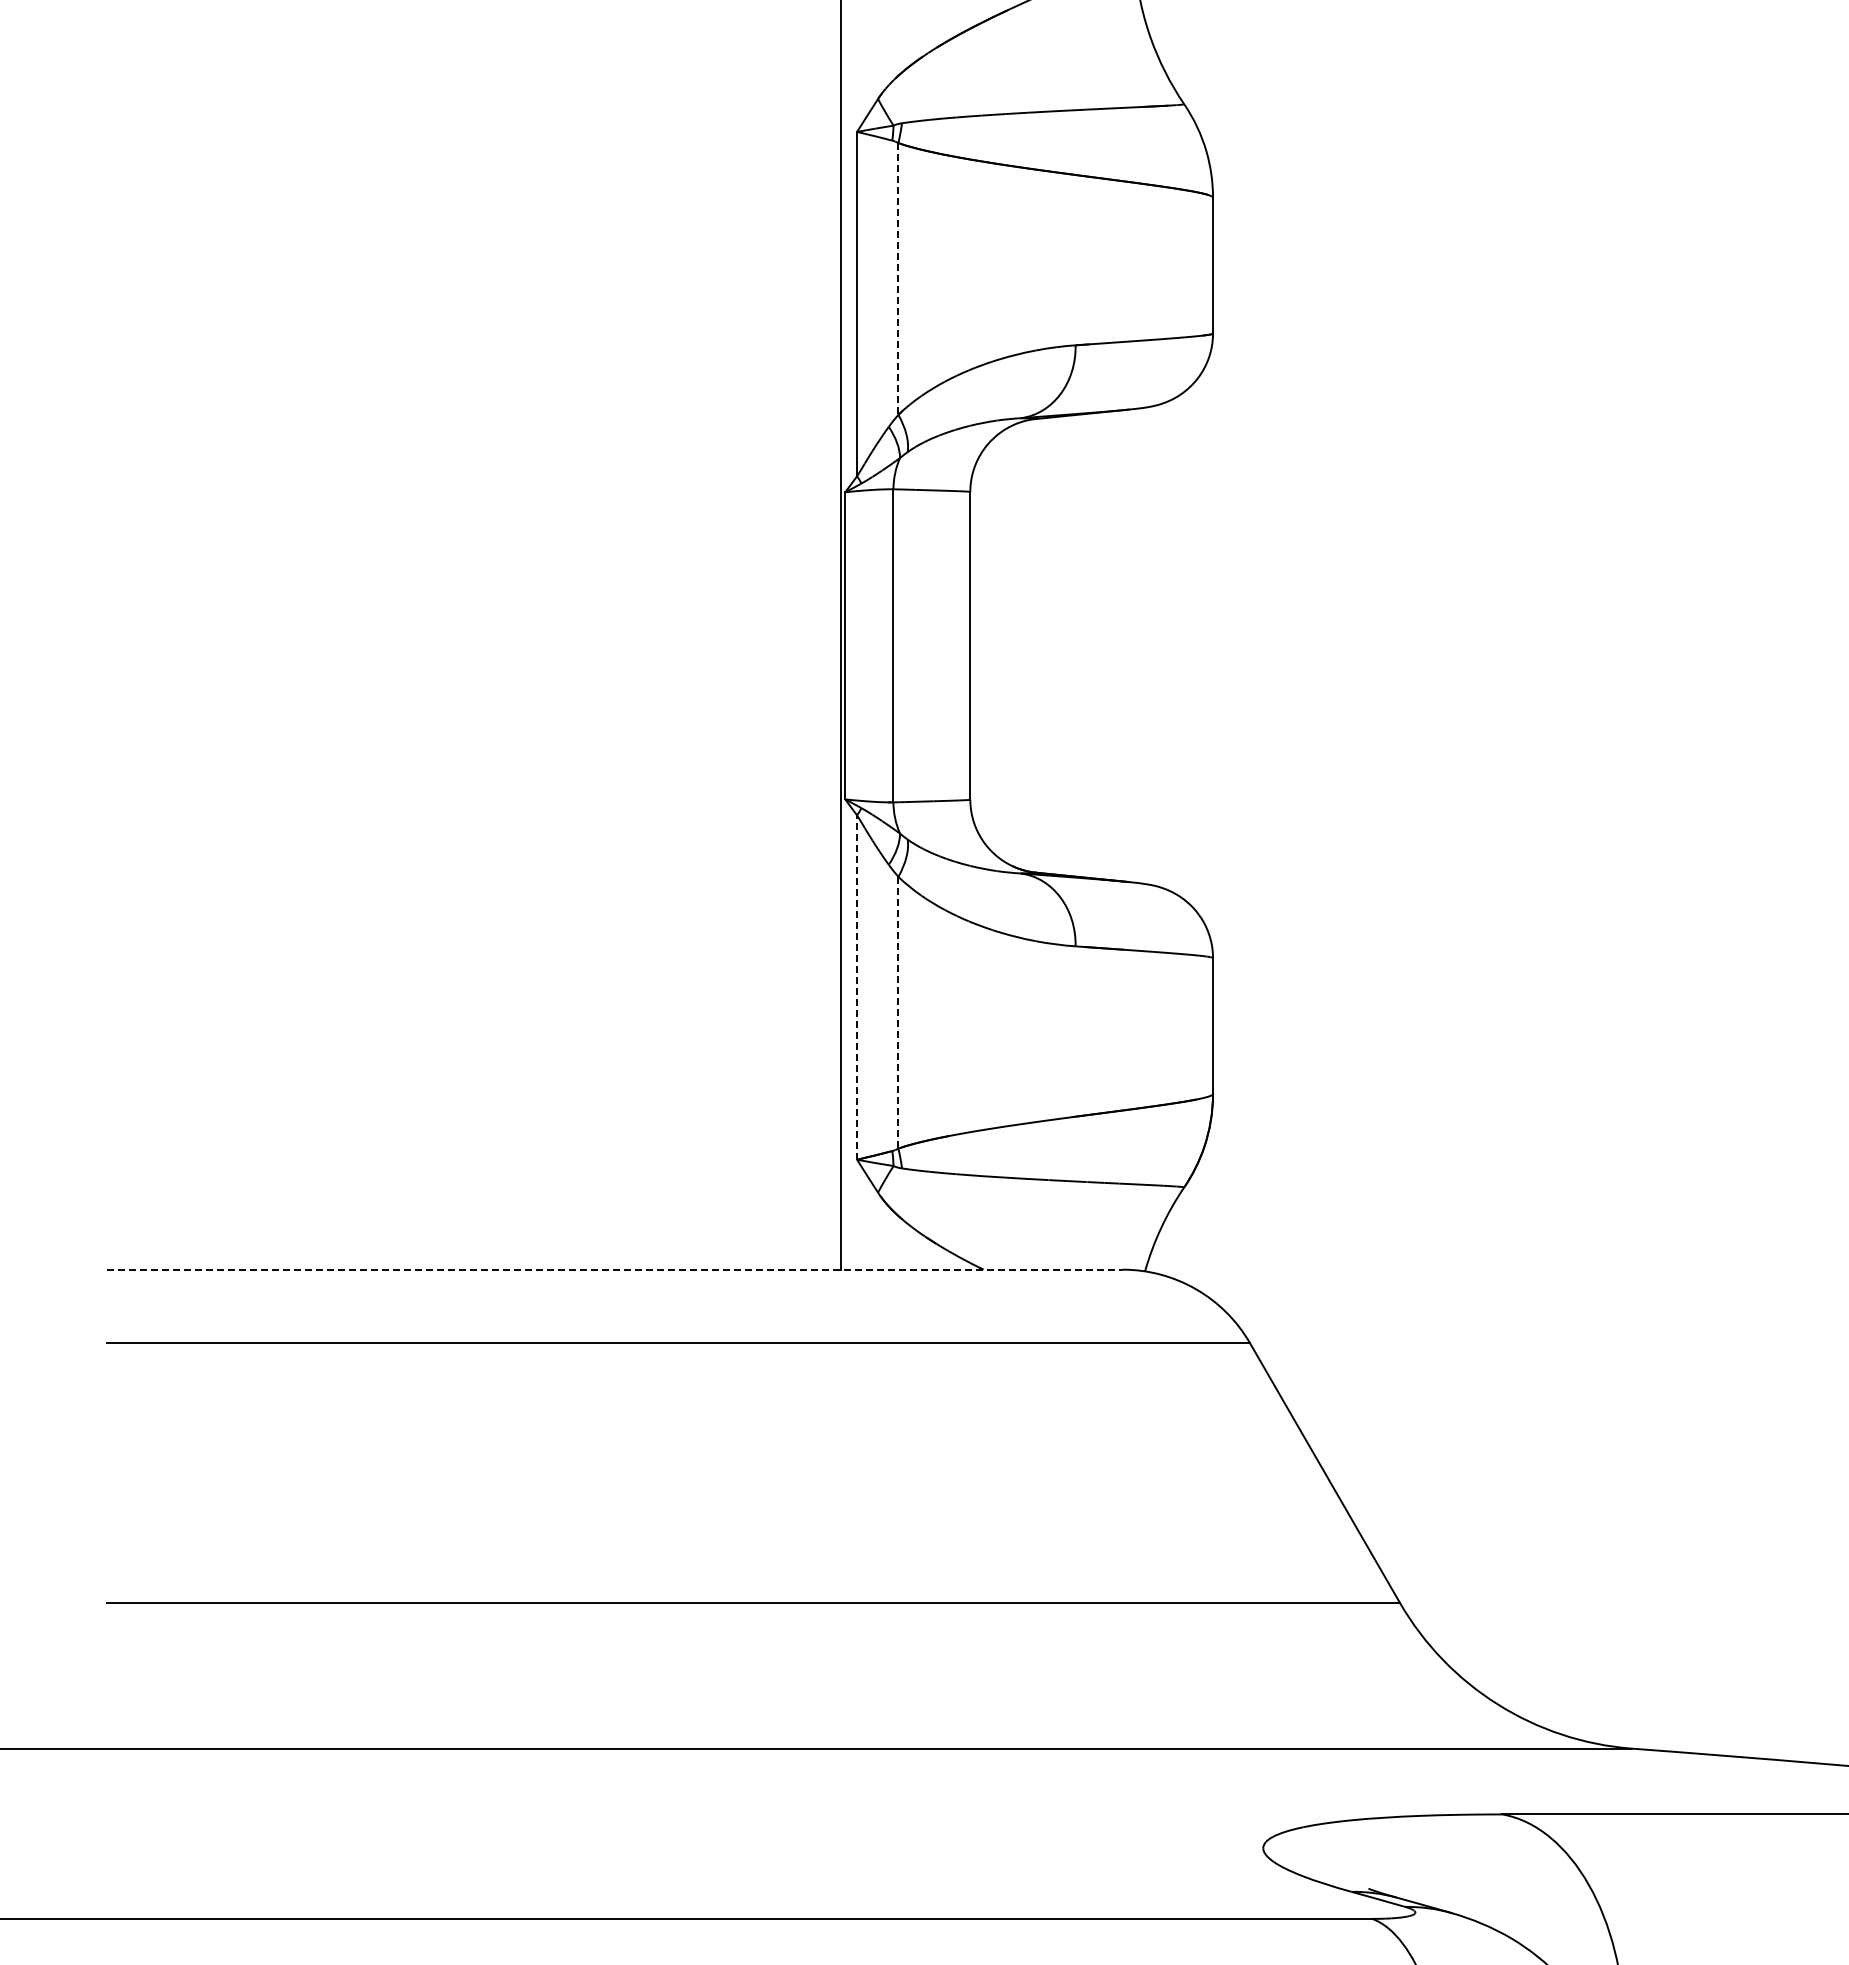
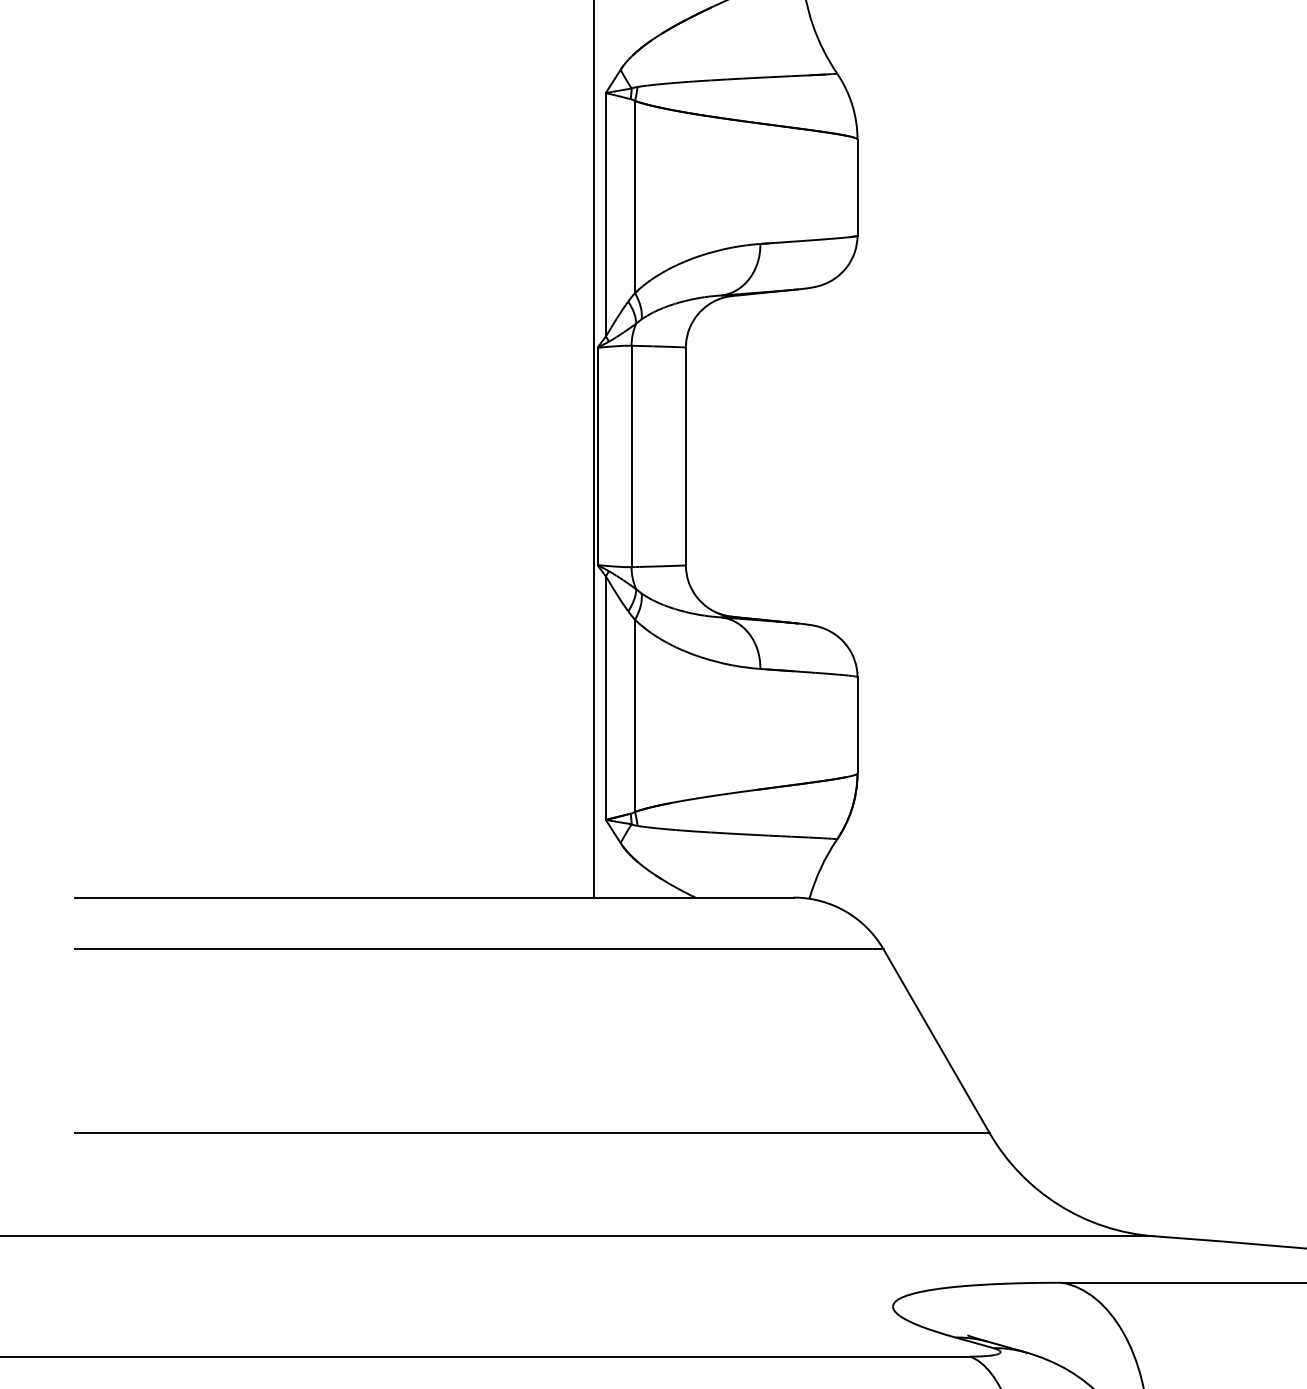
line: (898, 278) -> (635, 196), dashed -> solid
line: (857, 987) -> (606, 698), dashed -> solid
line: (898, 1012) -> (635, 715), dashed -> solid
line: (615, 1269) -> (435, 897), dashed -> solid

